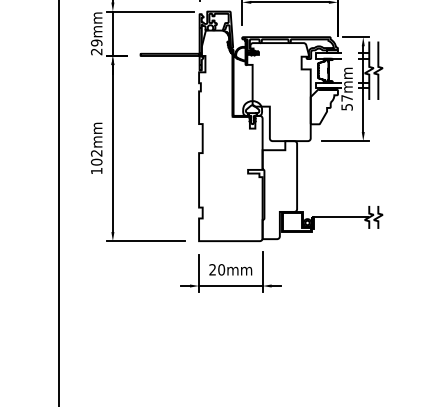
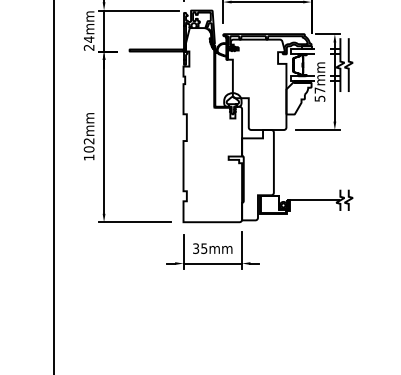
text: (96, 42) -> (88, 39), 29mm -> 24mm
text: (217, 269) -> (200, 248), 20mm -> 35mm

